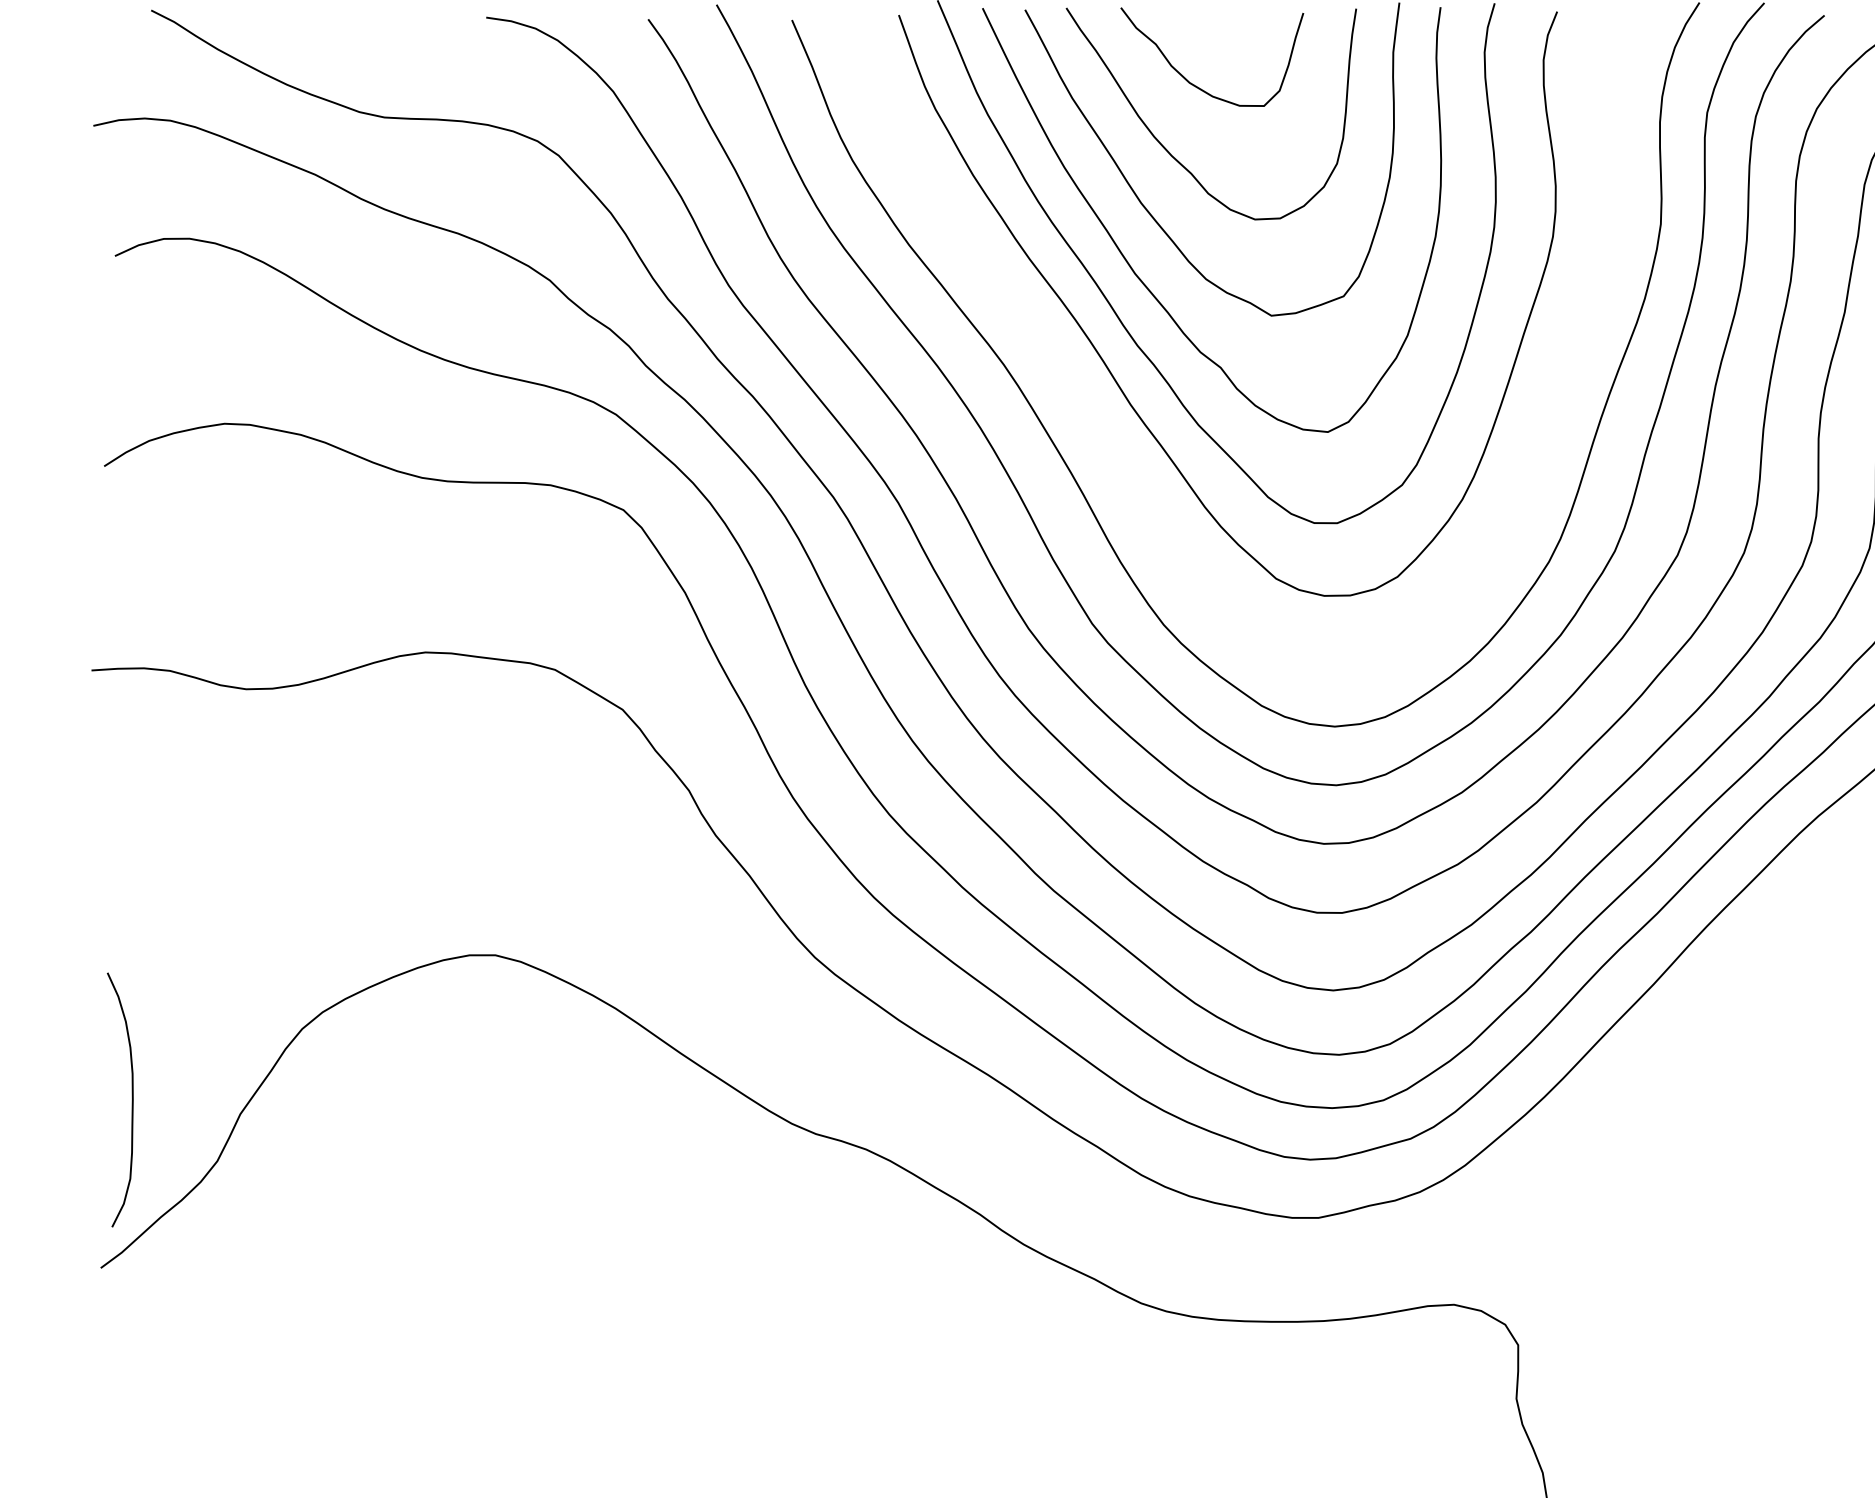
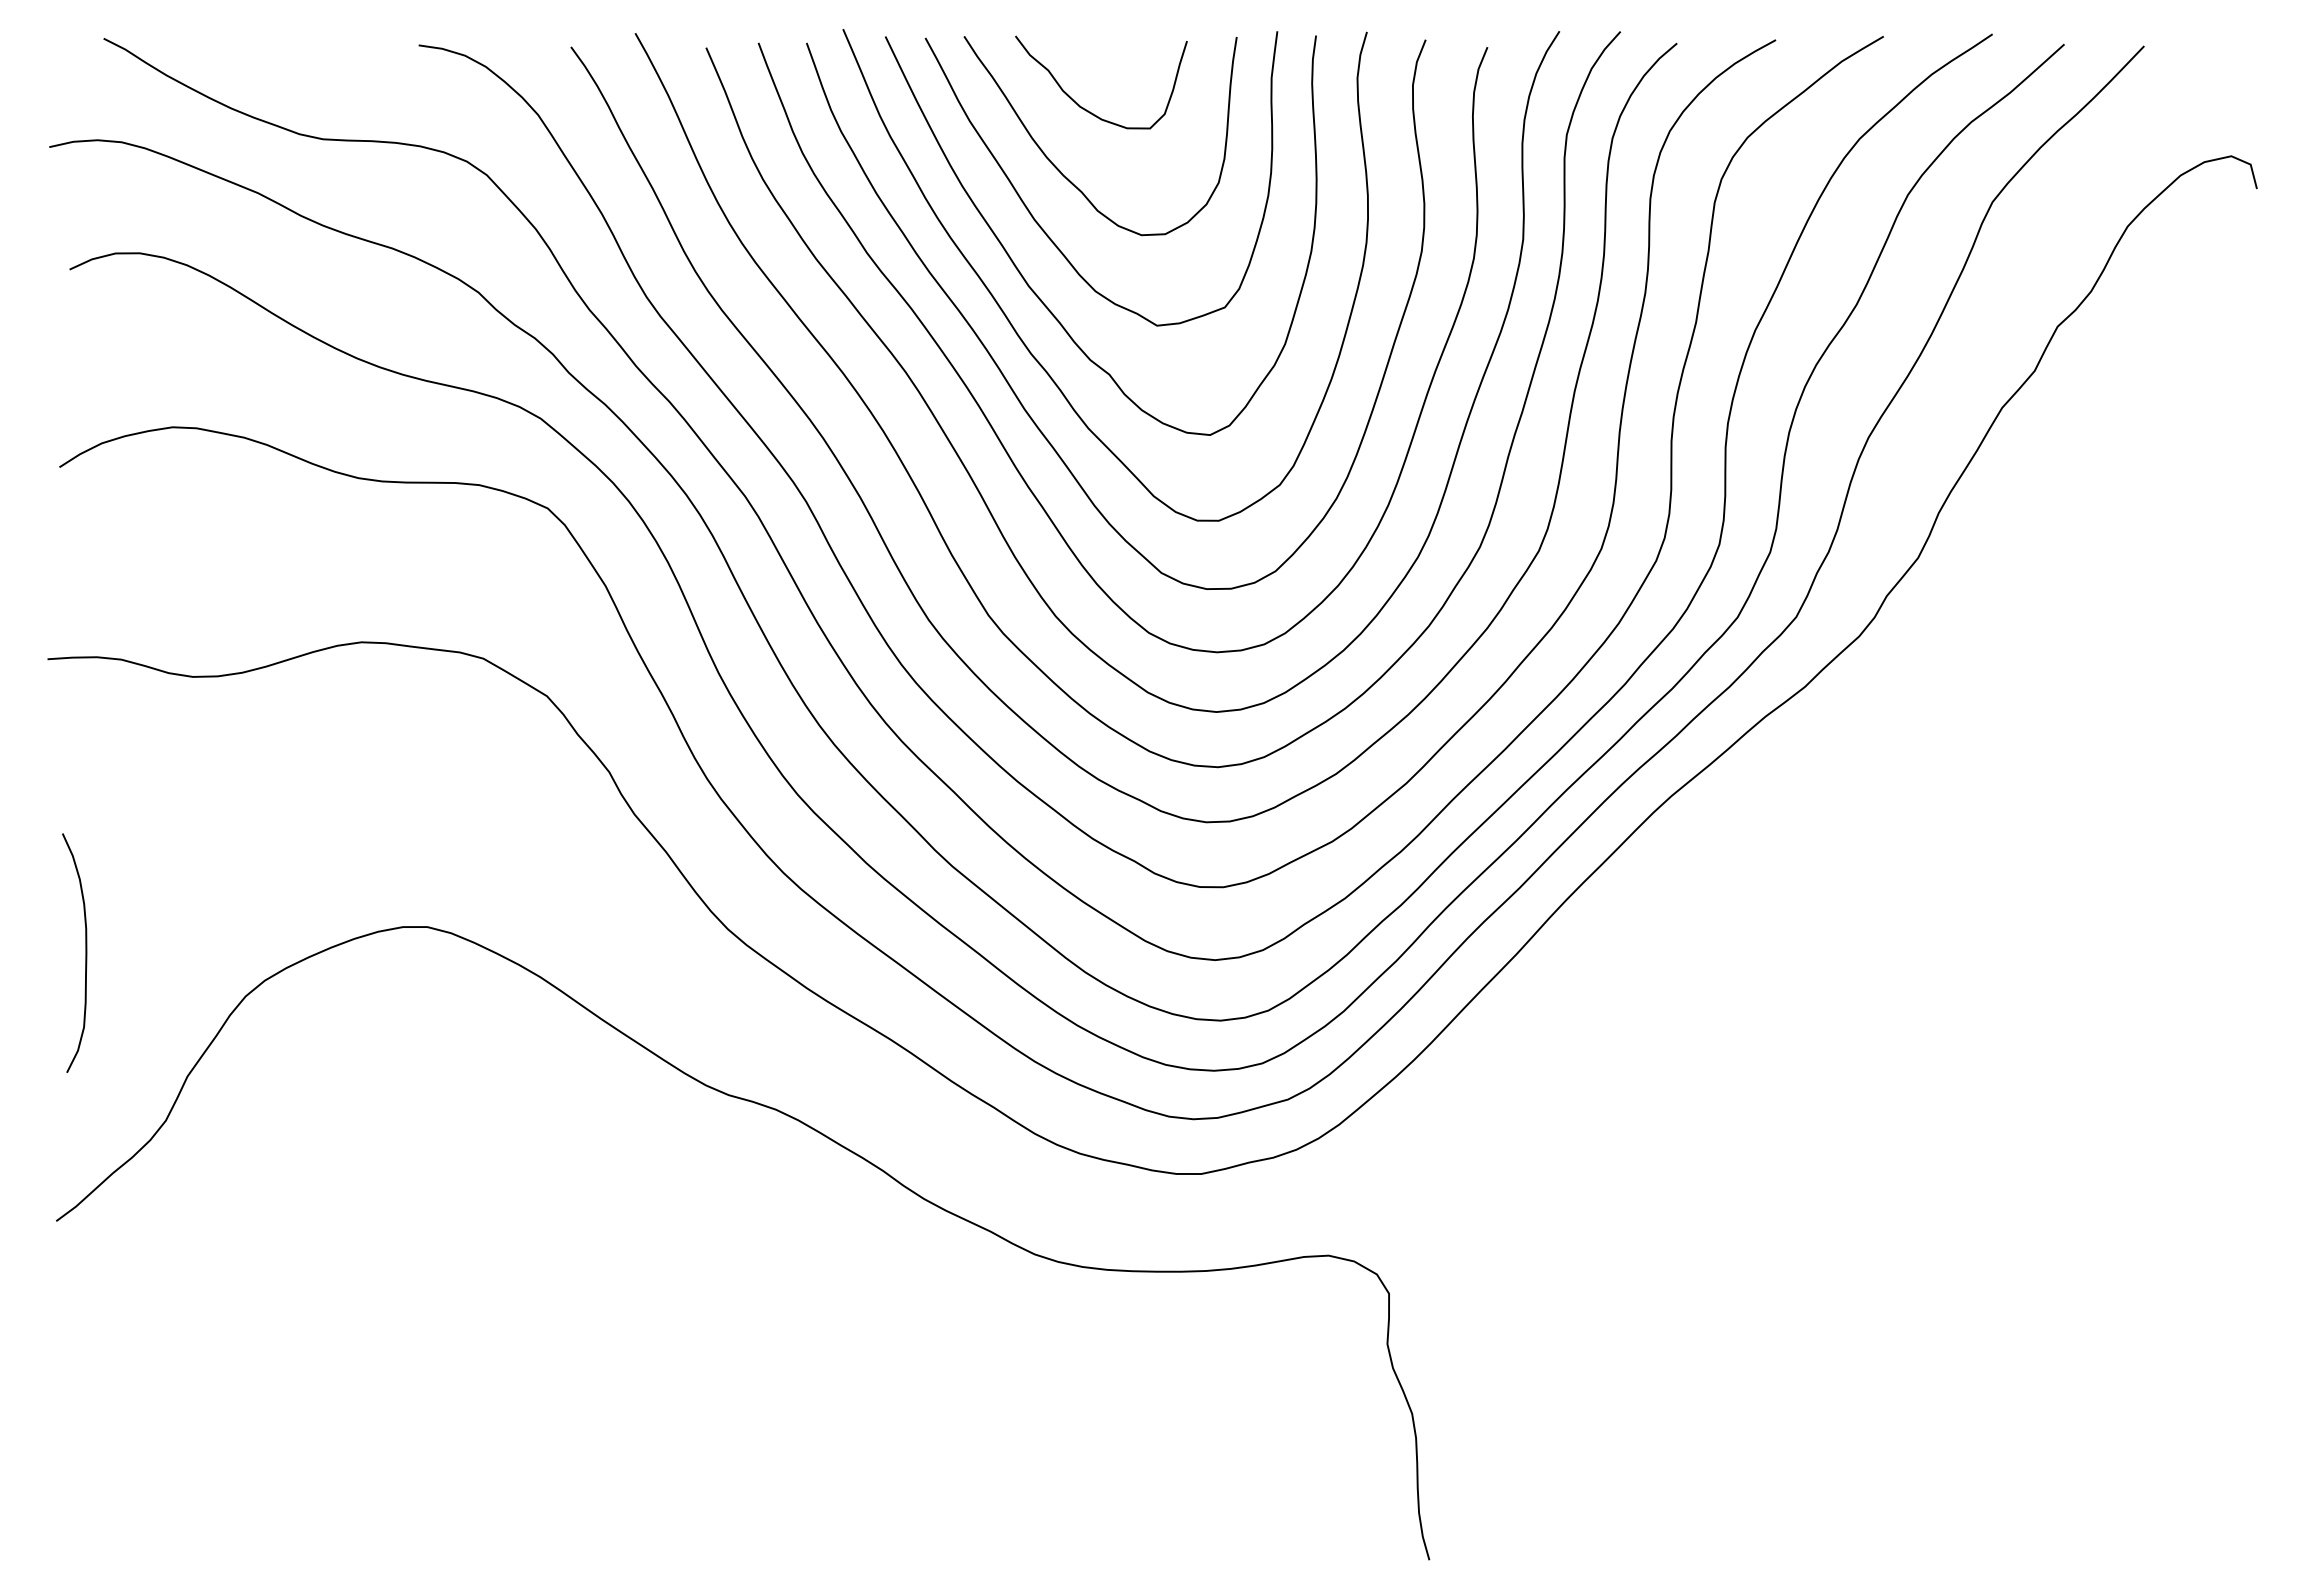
curve: (1097, 424) -> (993, 427), added
curve: (131, 1099) -> (85, 952), moved

